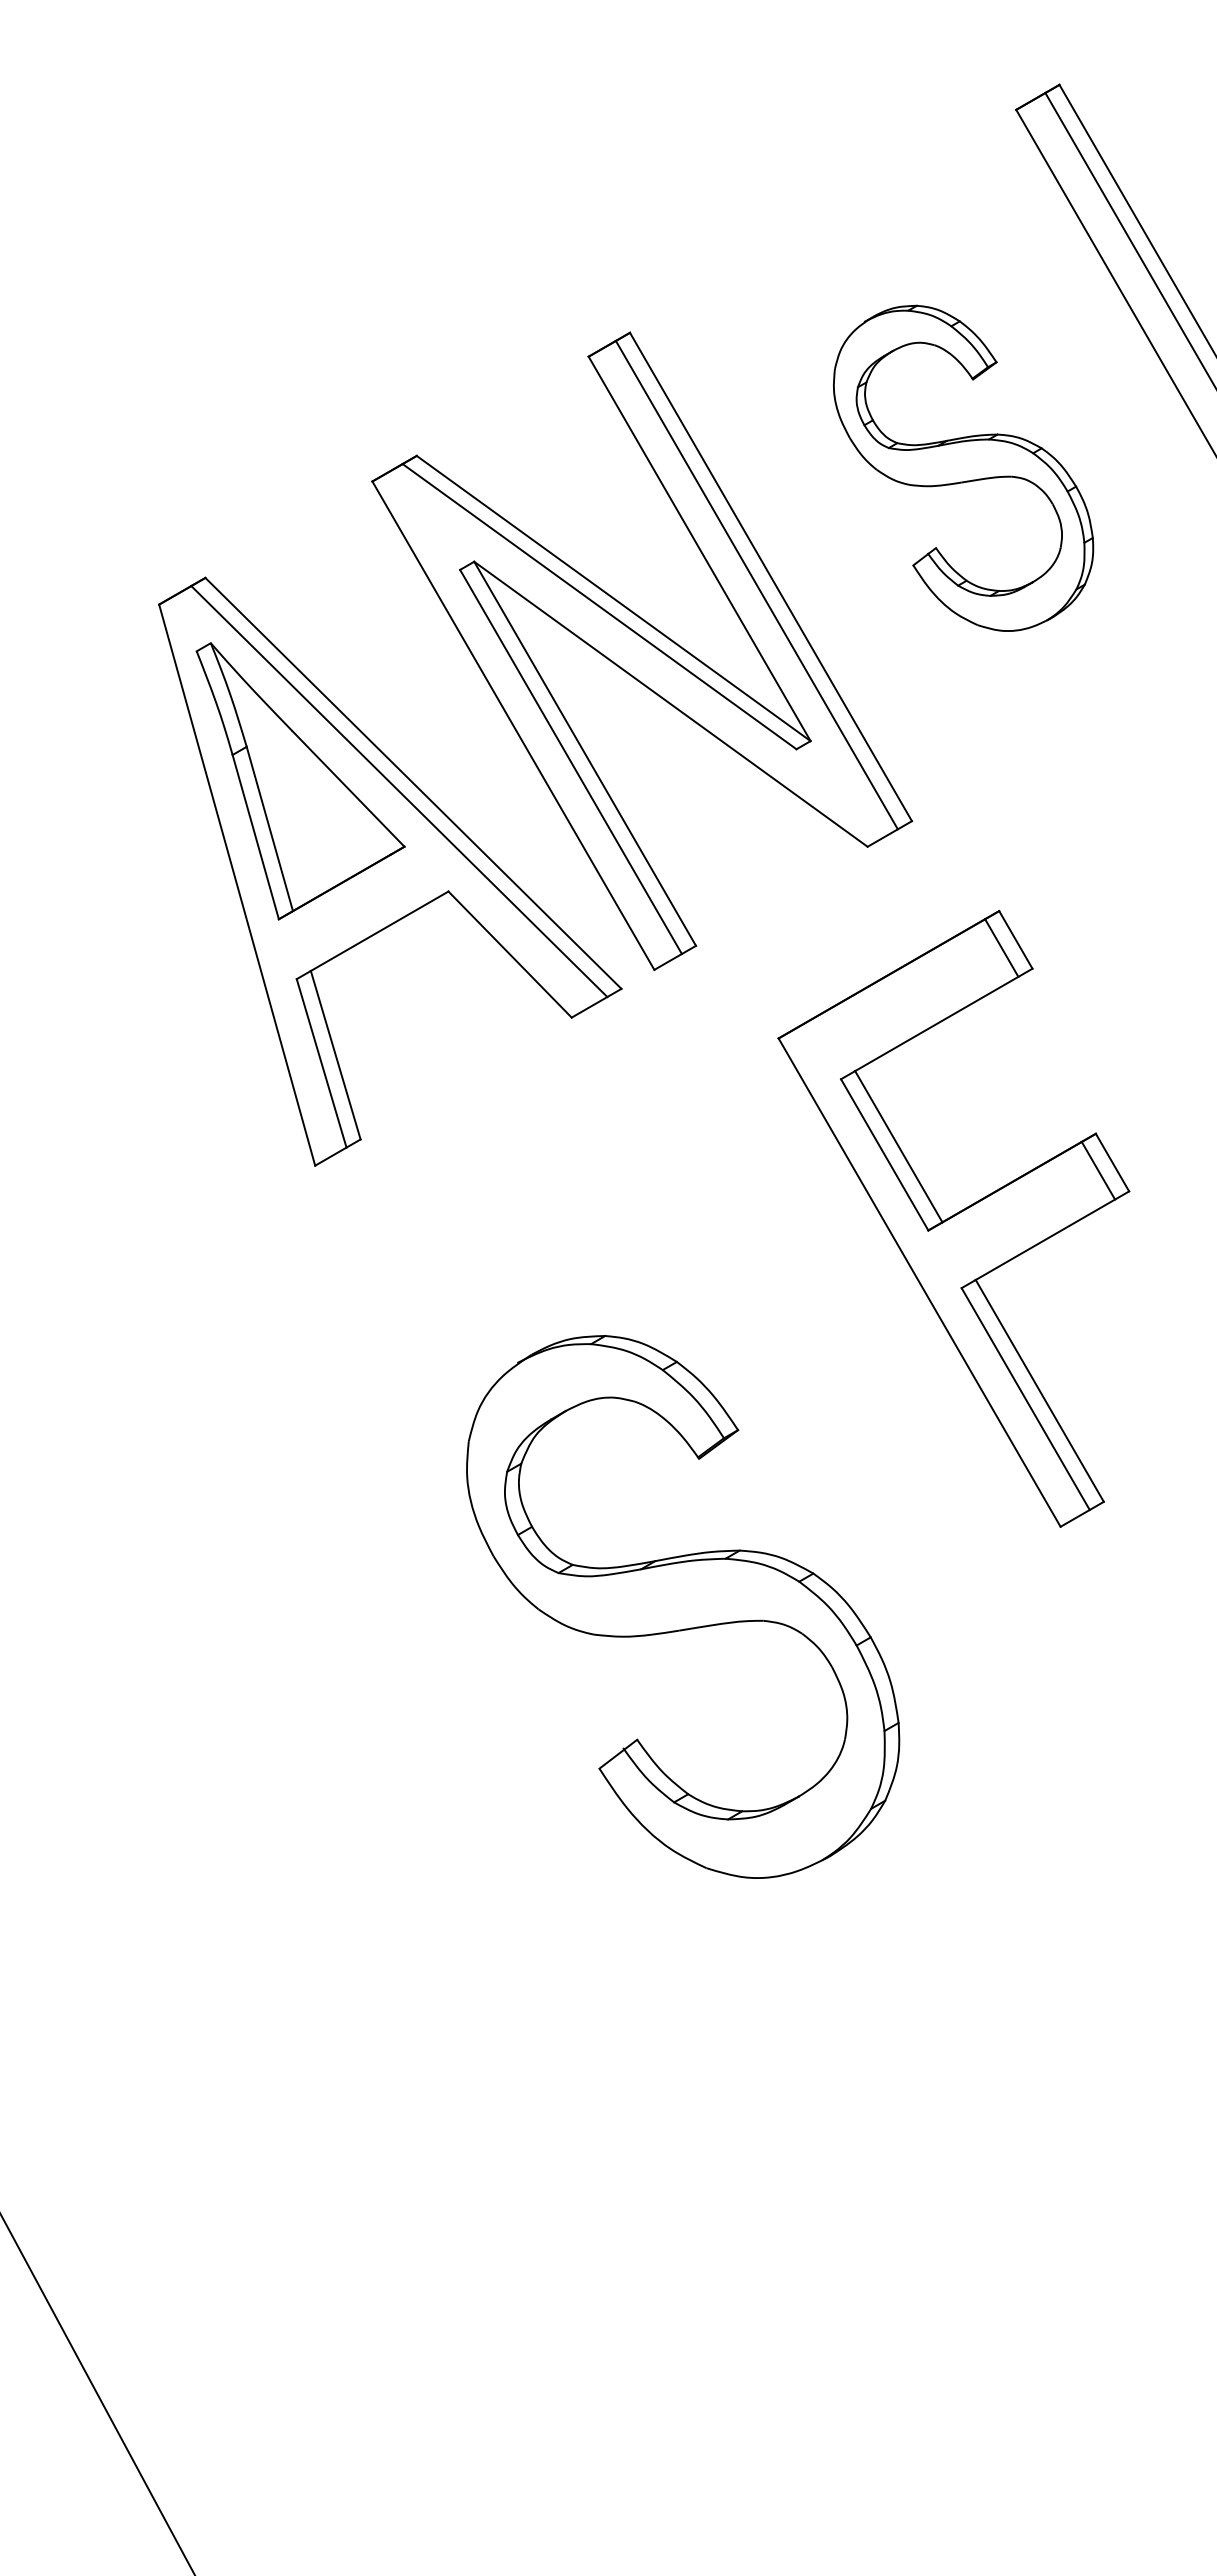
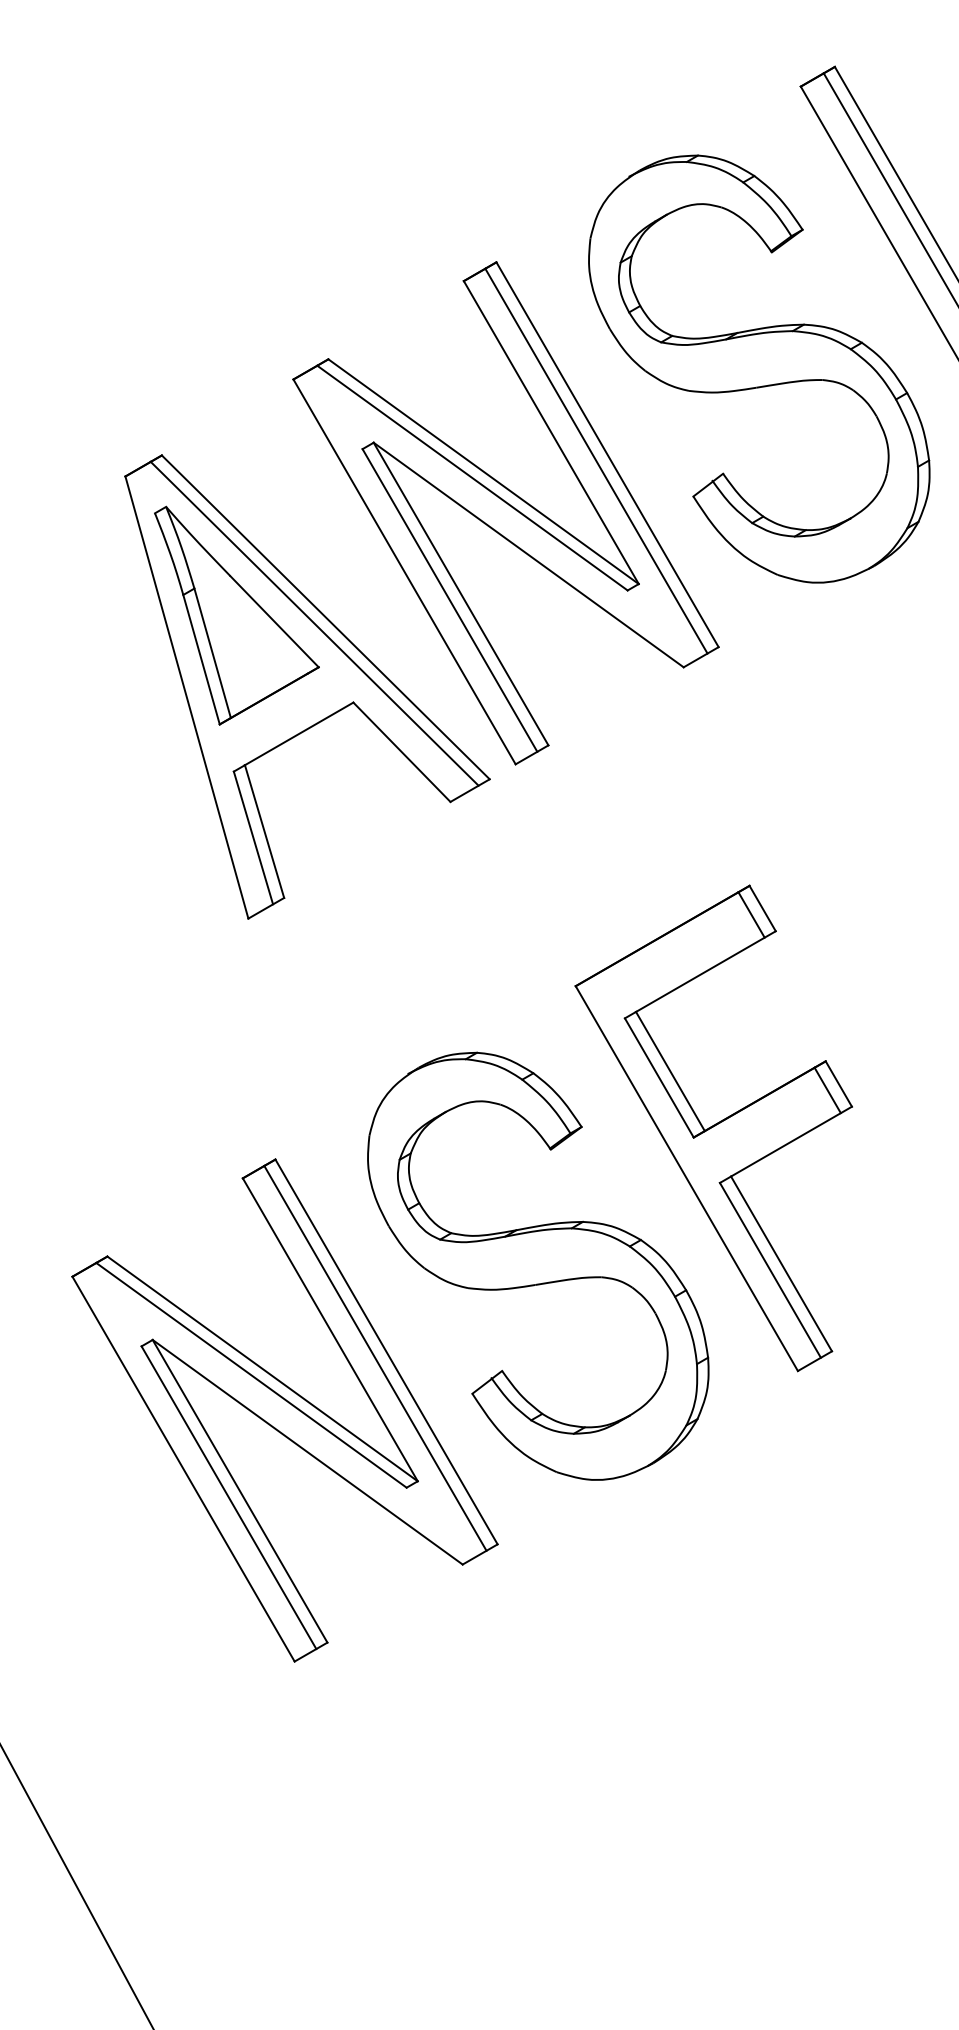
part: (963, 468) -> (759, 369), size x1.67
part: (953, 1218) -> (713, 1128), moved
part: (361, 1789) -> (284, 1410), added

